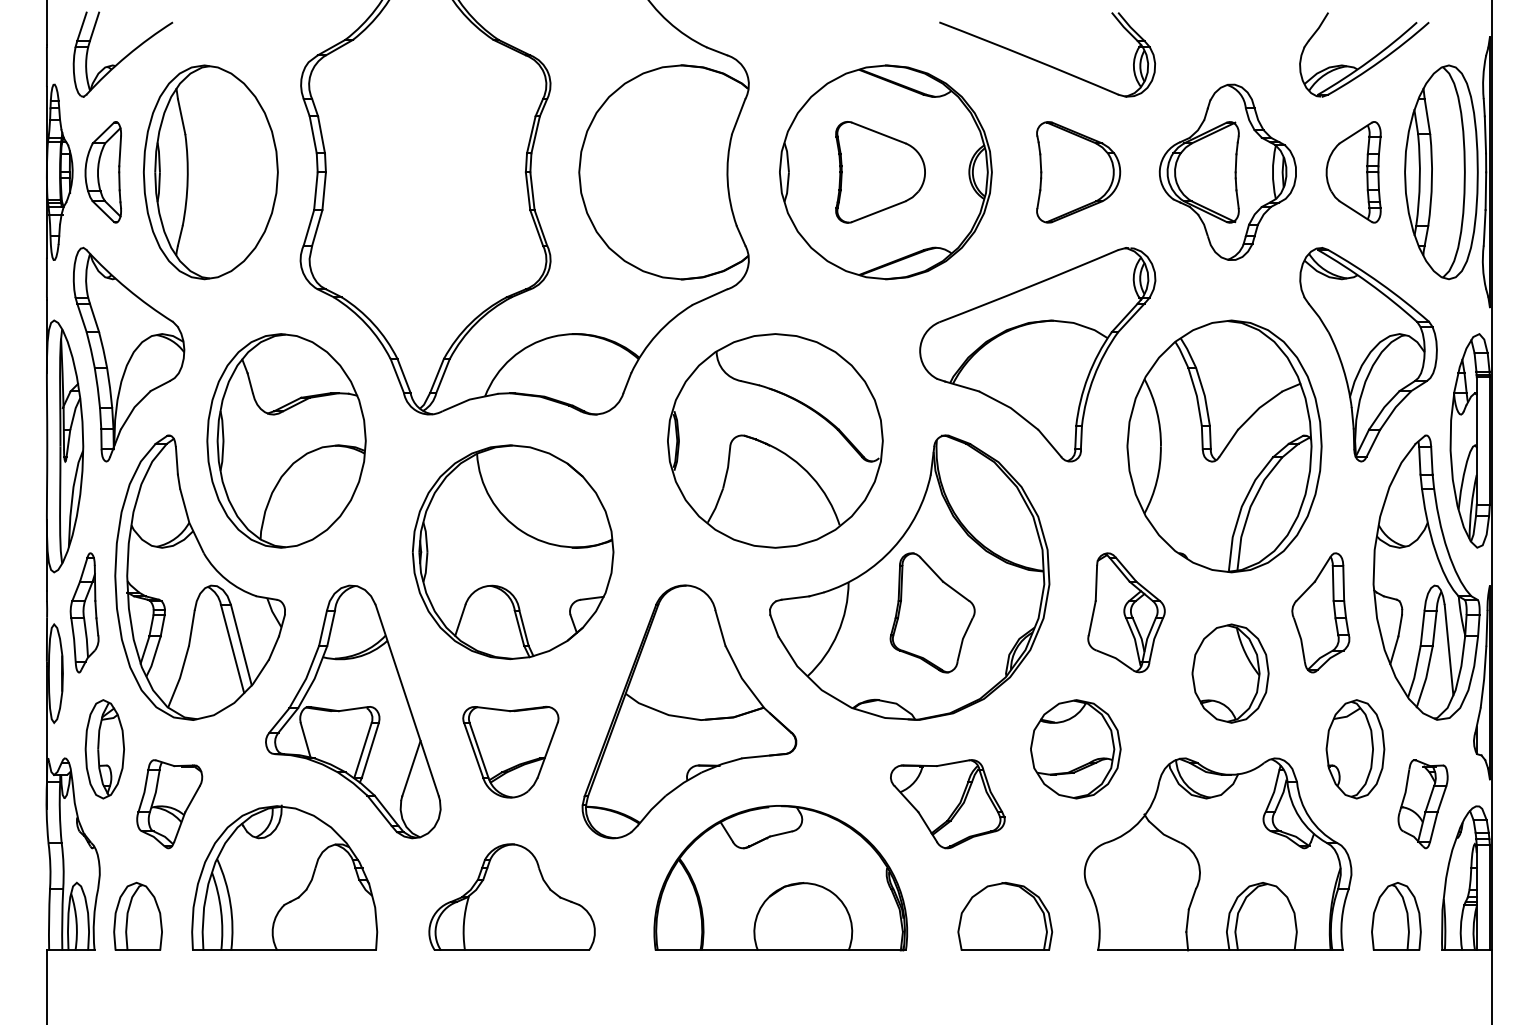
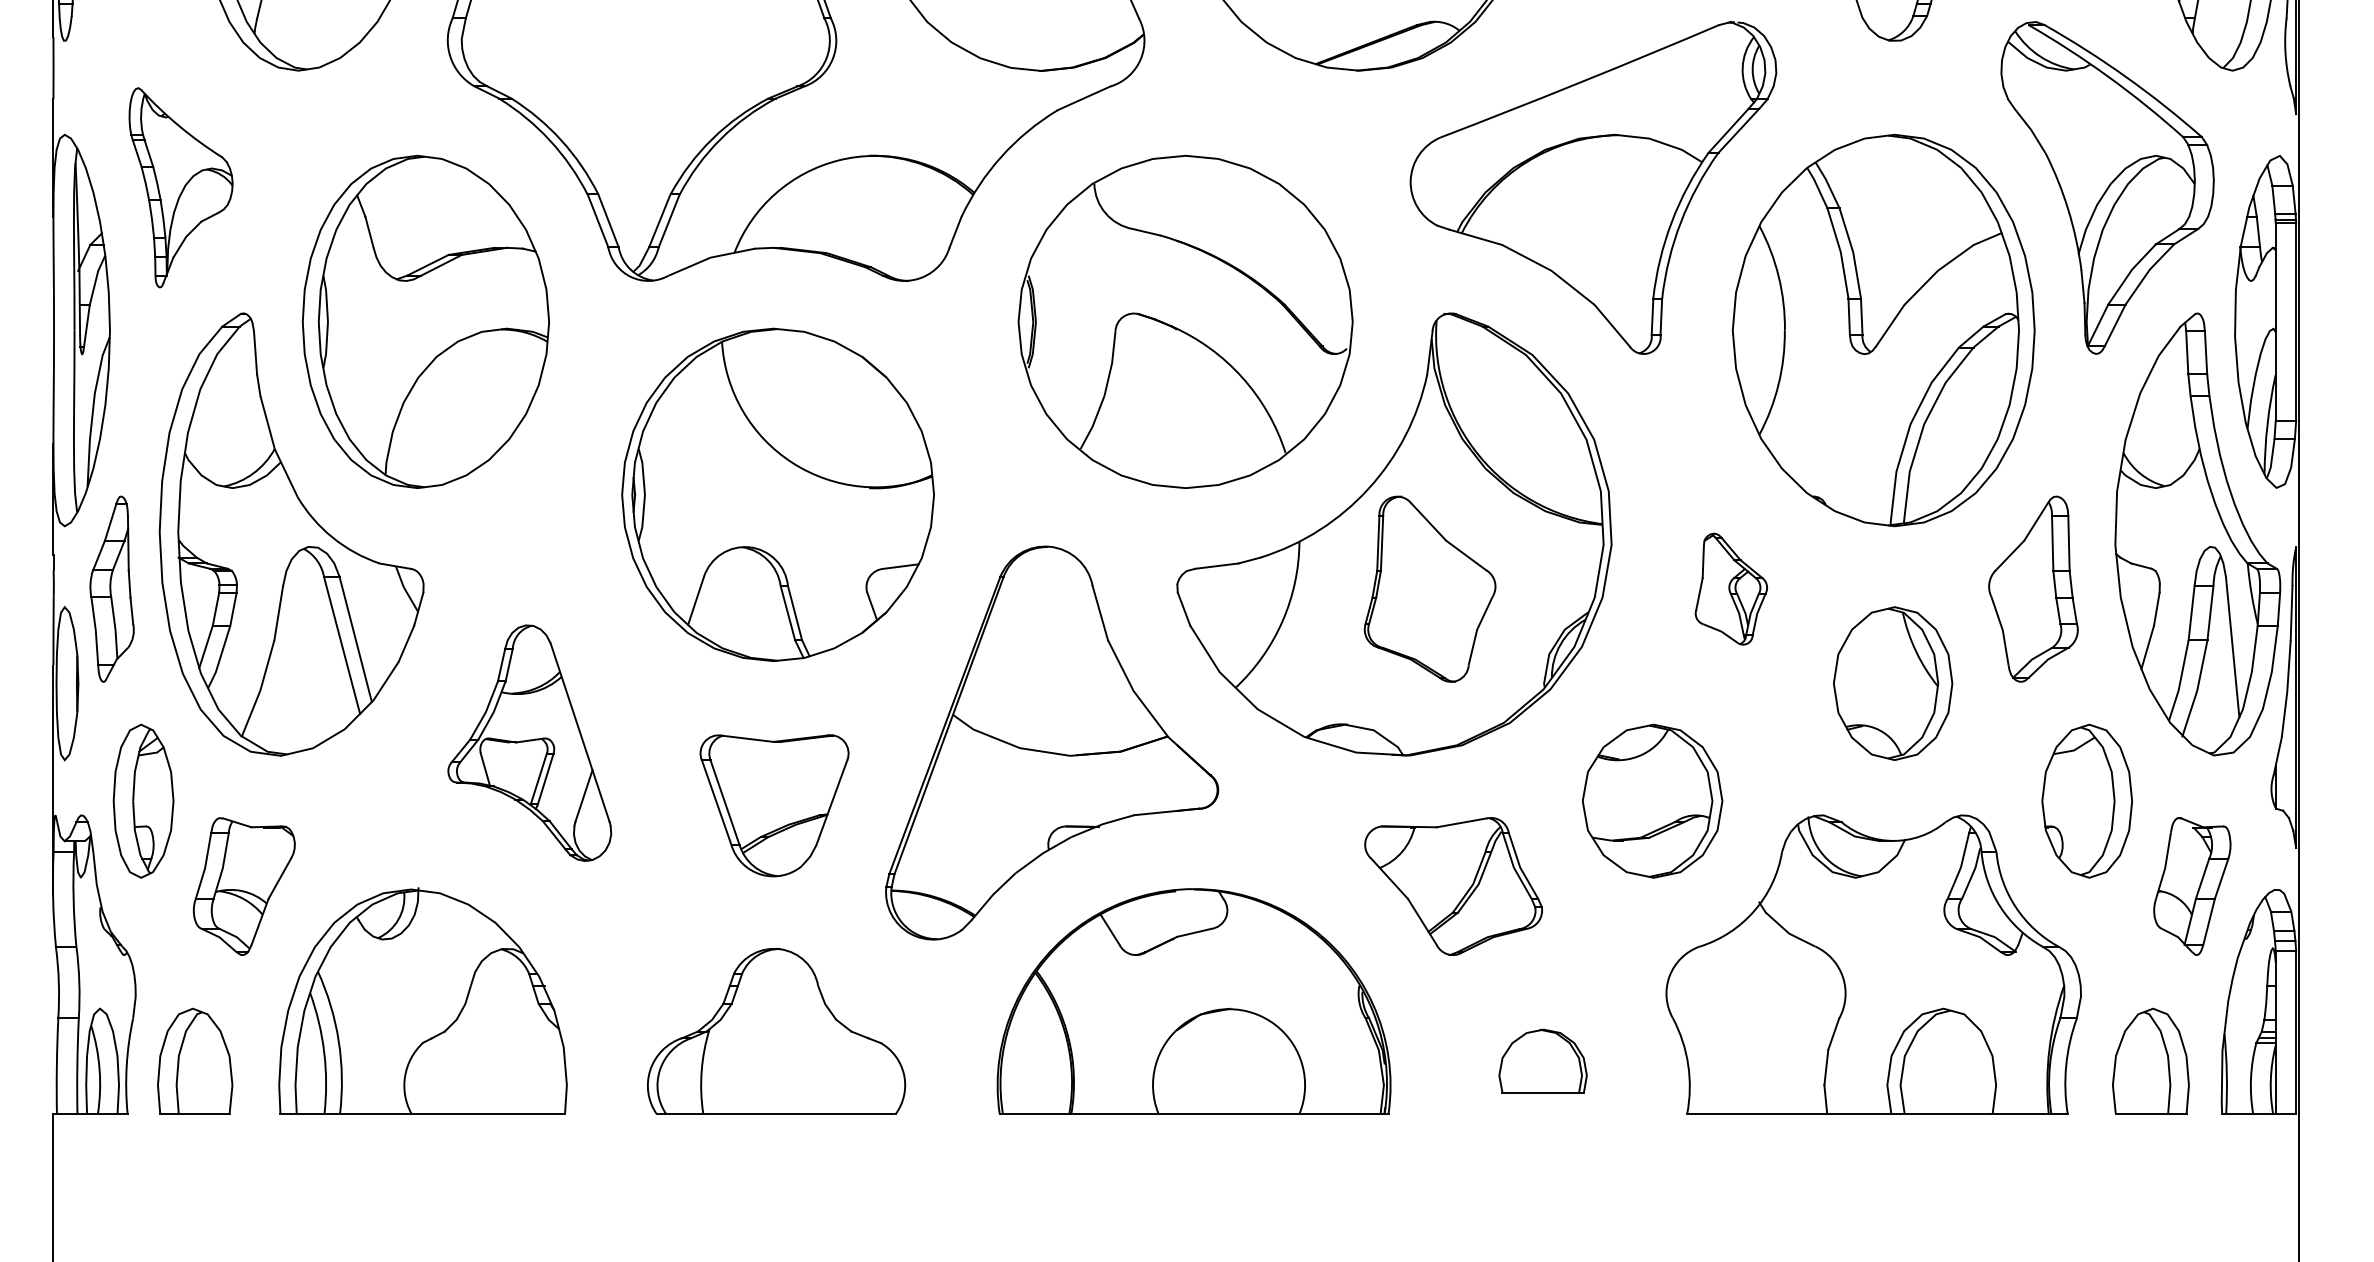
part: (128, 354) -> (180, 187), size x0.6
part: (1126, 612) -> (1731, 588), size x0.6
part: (353, 711) -> (529, 742), size x0.6
part: (1005, 916) -> (1543, 1061), size x0.6

